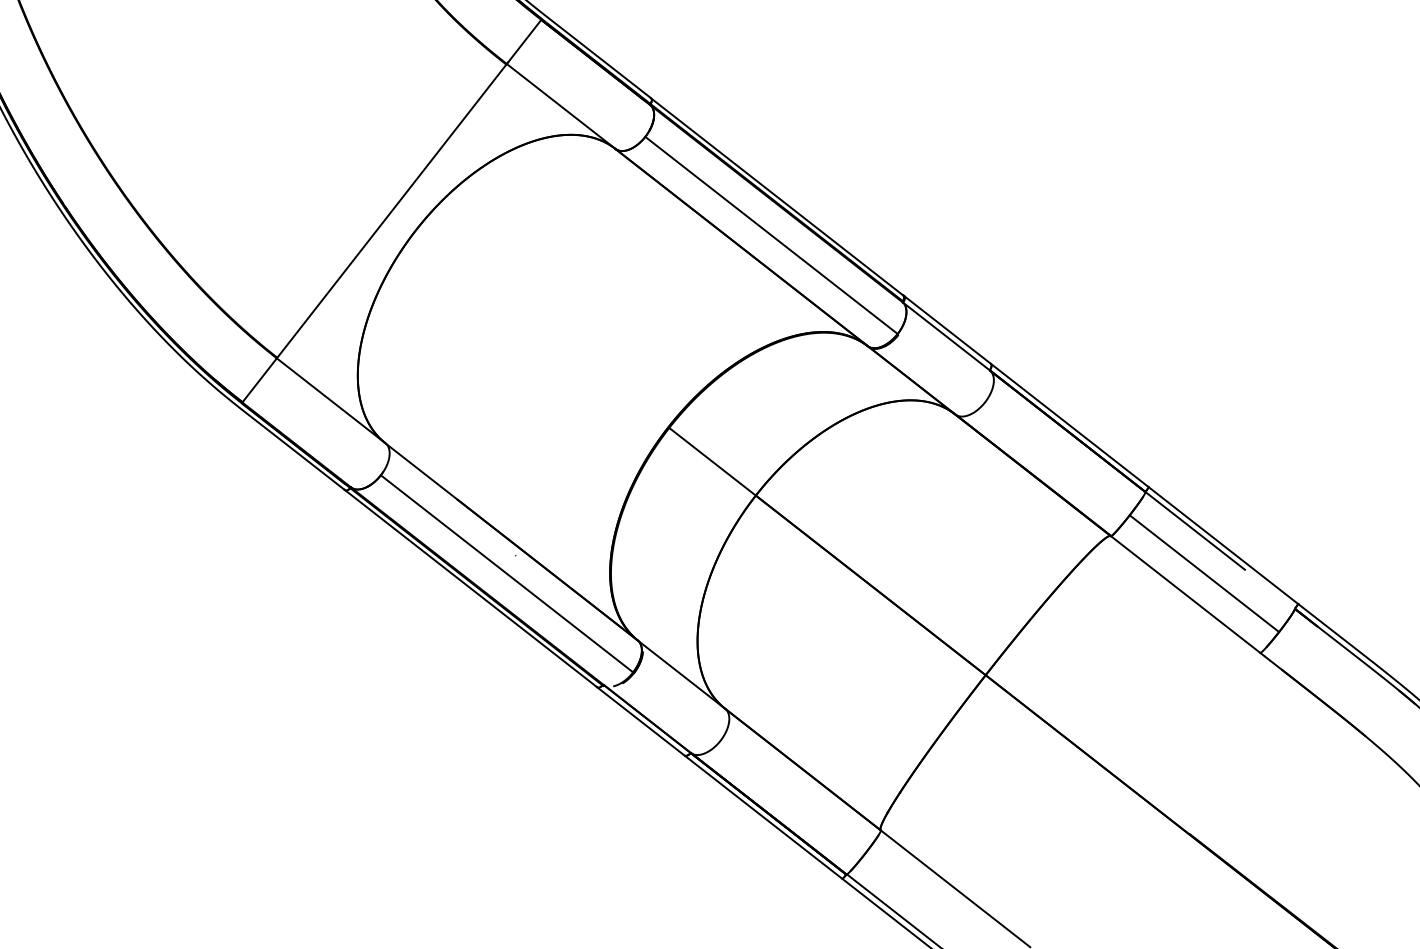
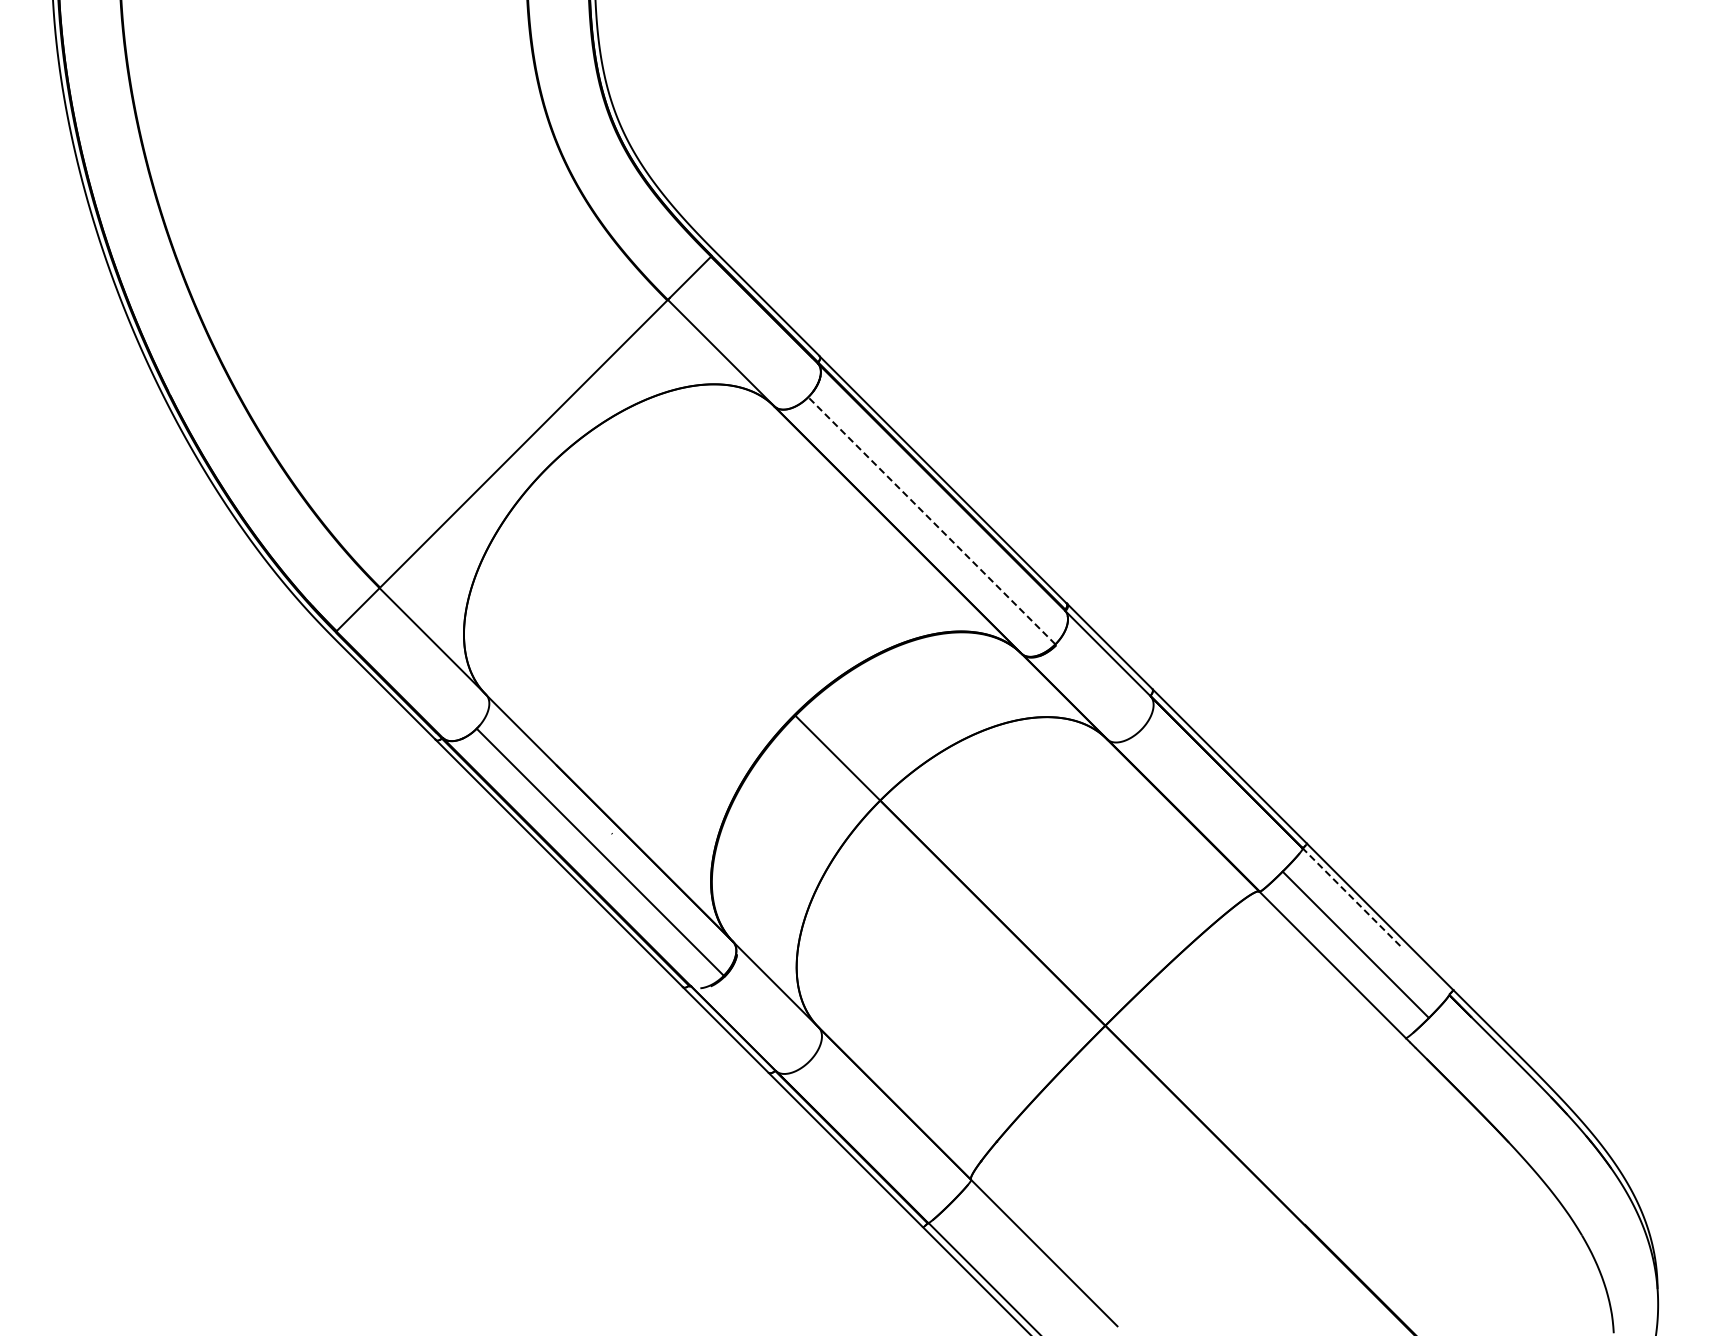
line: (771, 235) -> (931, 520), solid -> dashed
line: (1195, 531) -> (1351, 897), solid -> dashed

